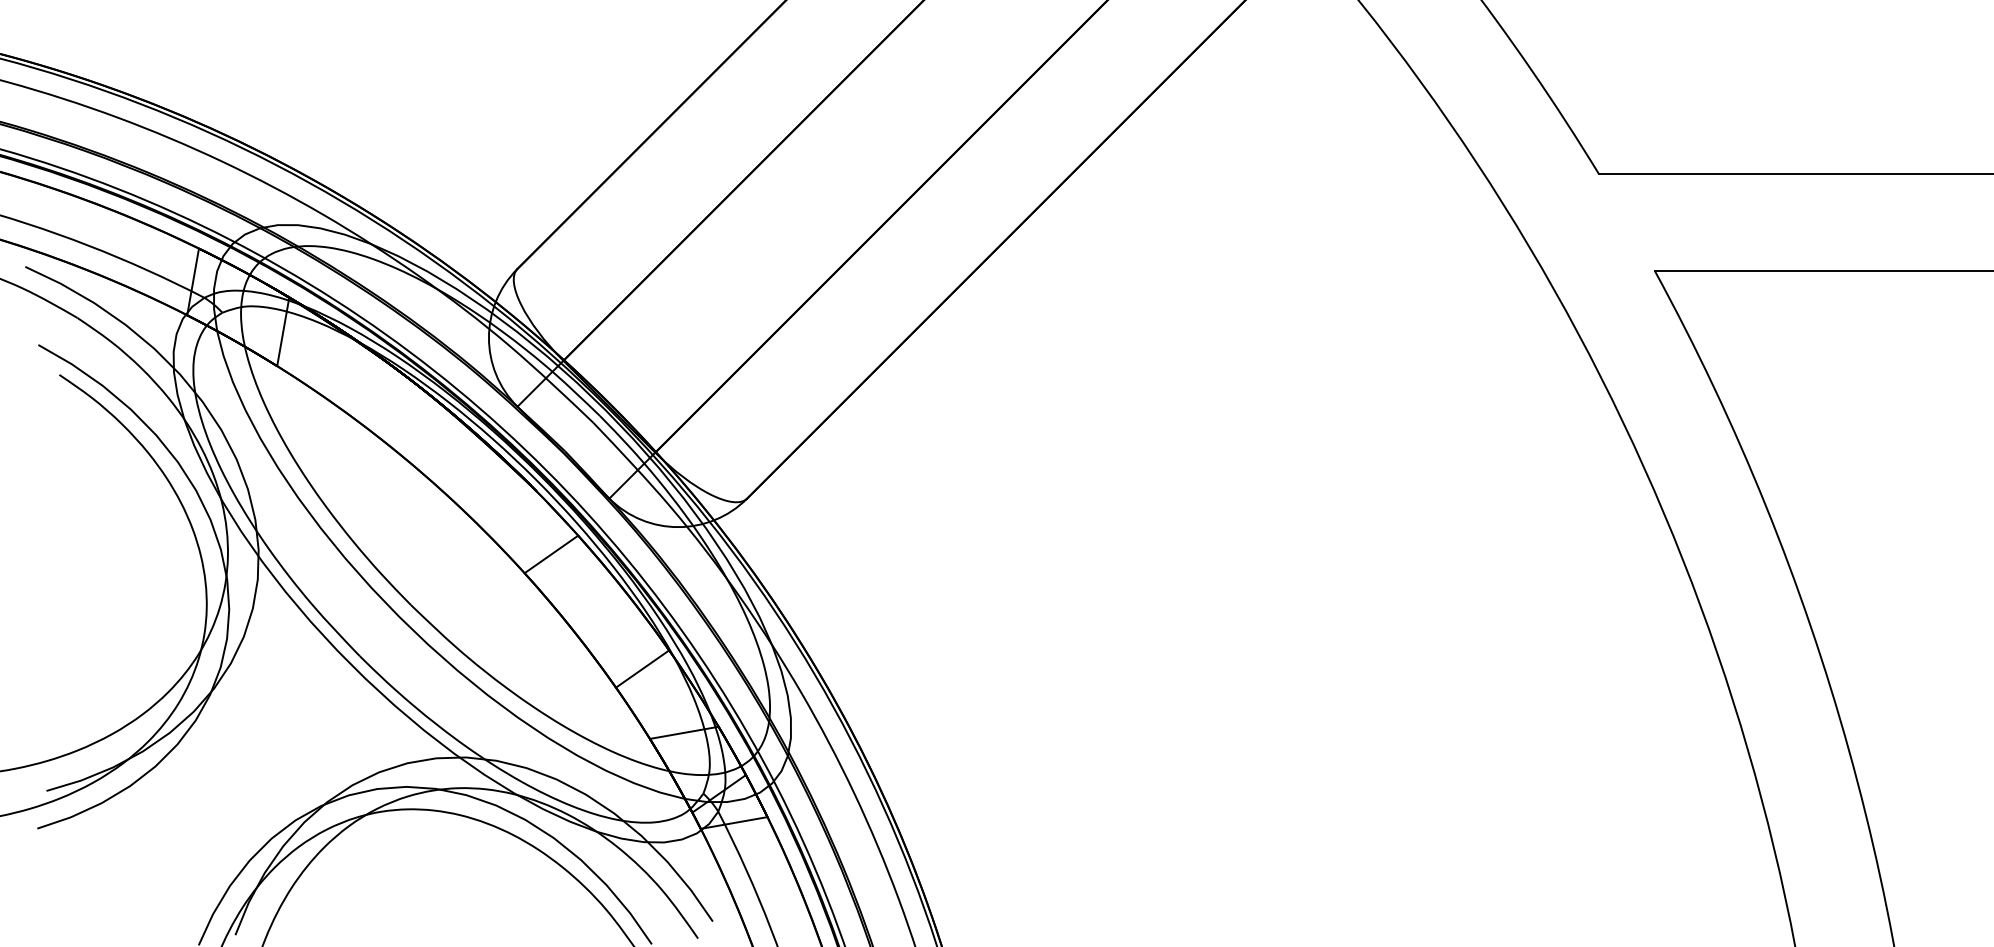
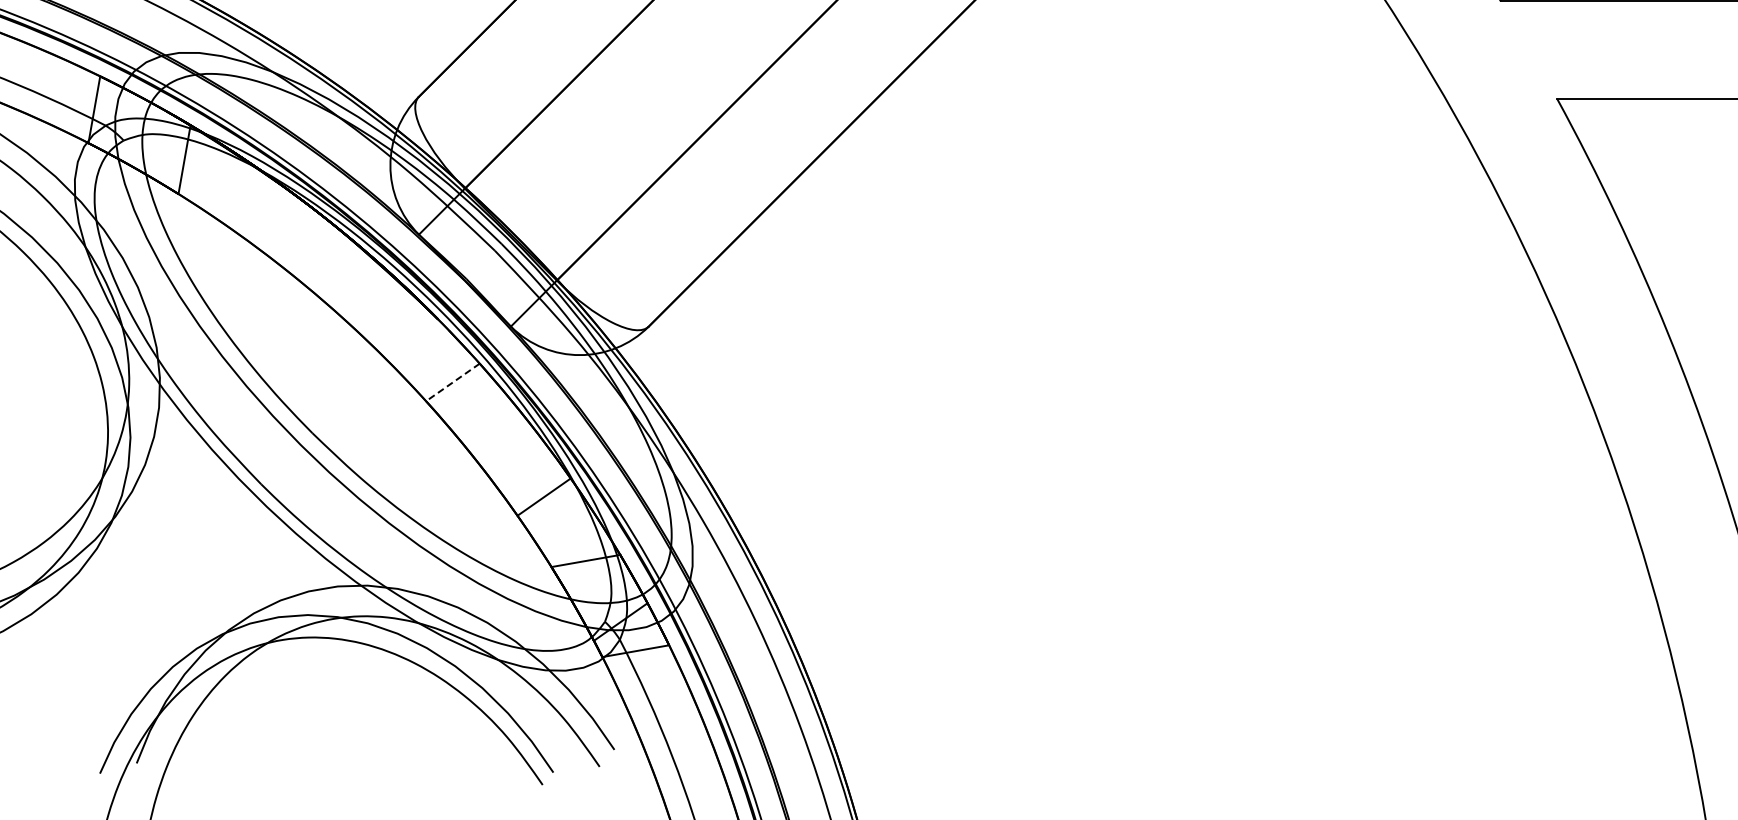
line: (551, 554) -> (452, 382), solid -> dashed

